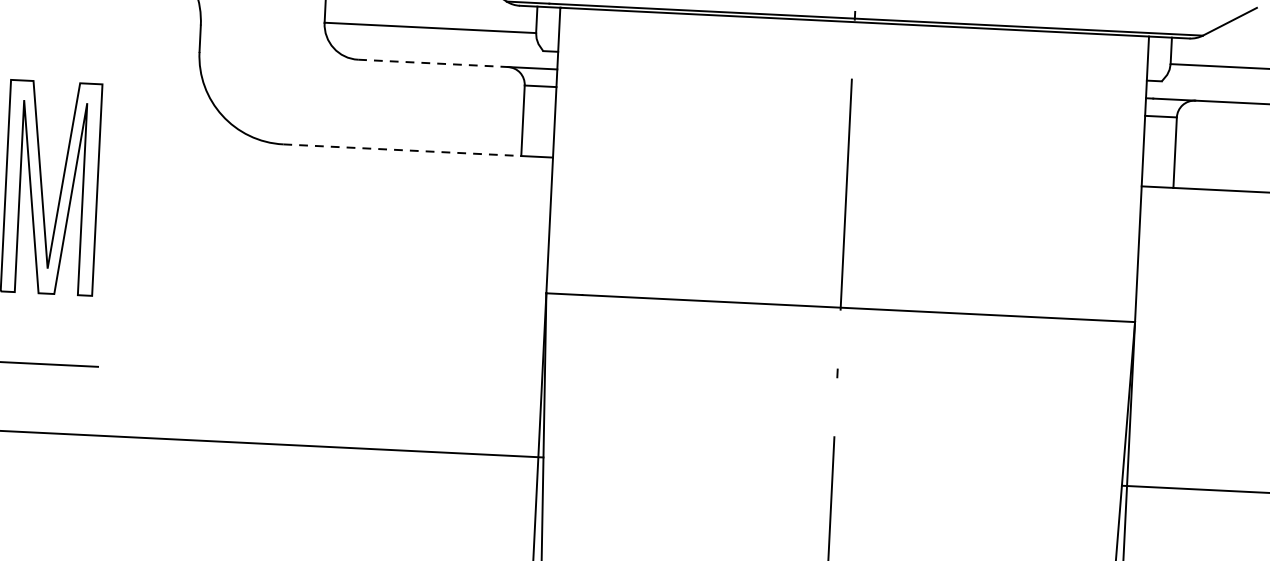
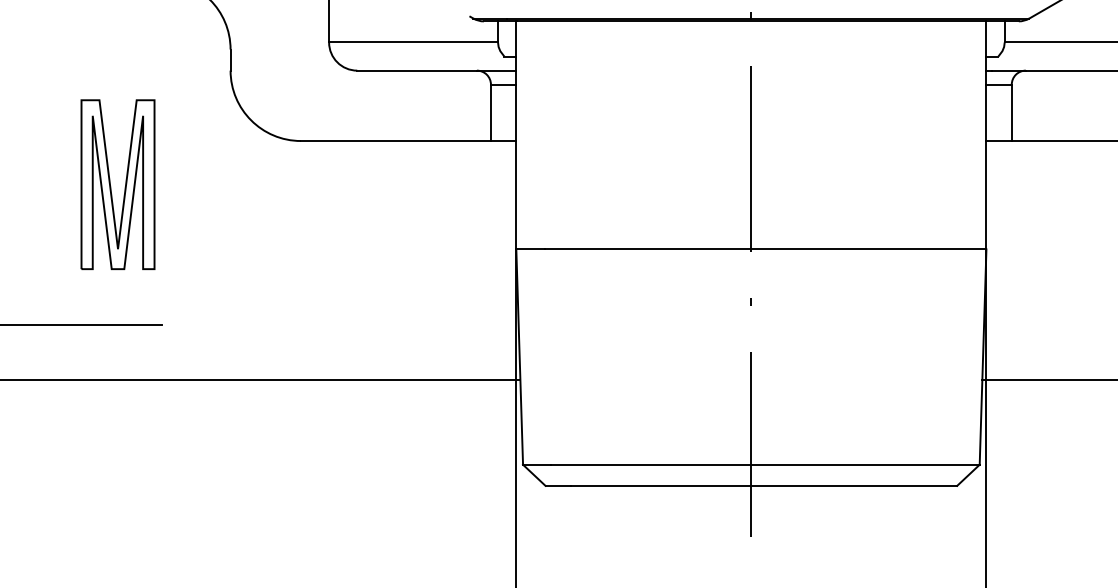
line: (433, 63) -> (417, 70), dashed -> solid
line: (402, 150) -> (396, 141), dashed -> solid

